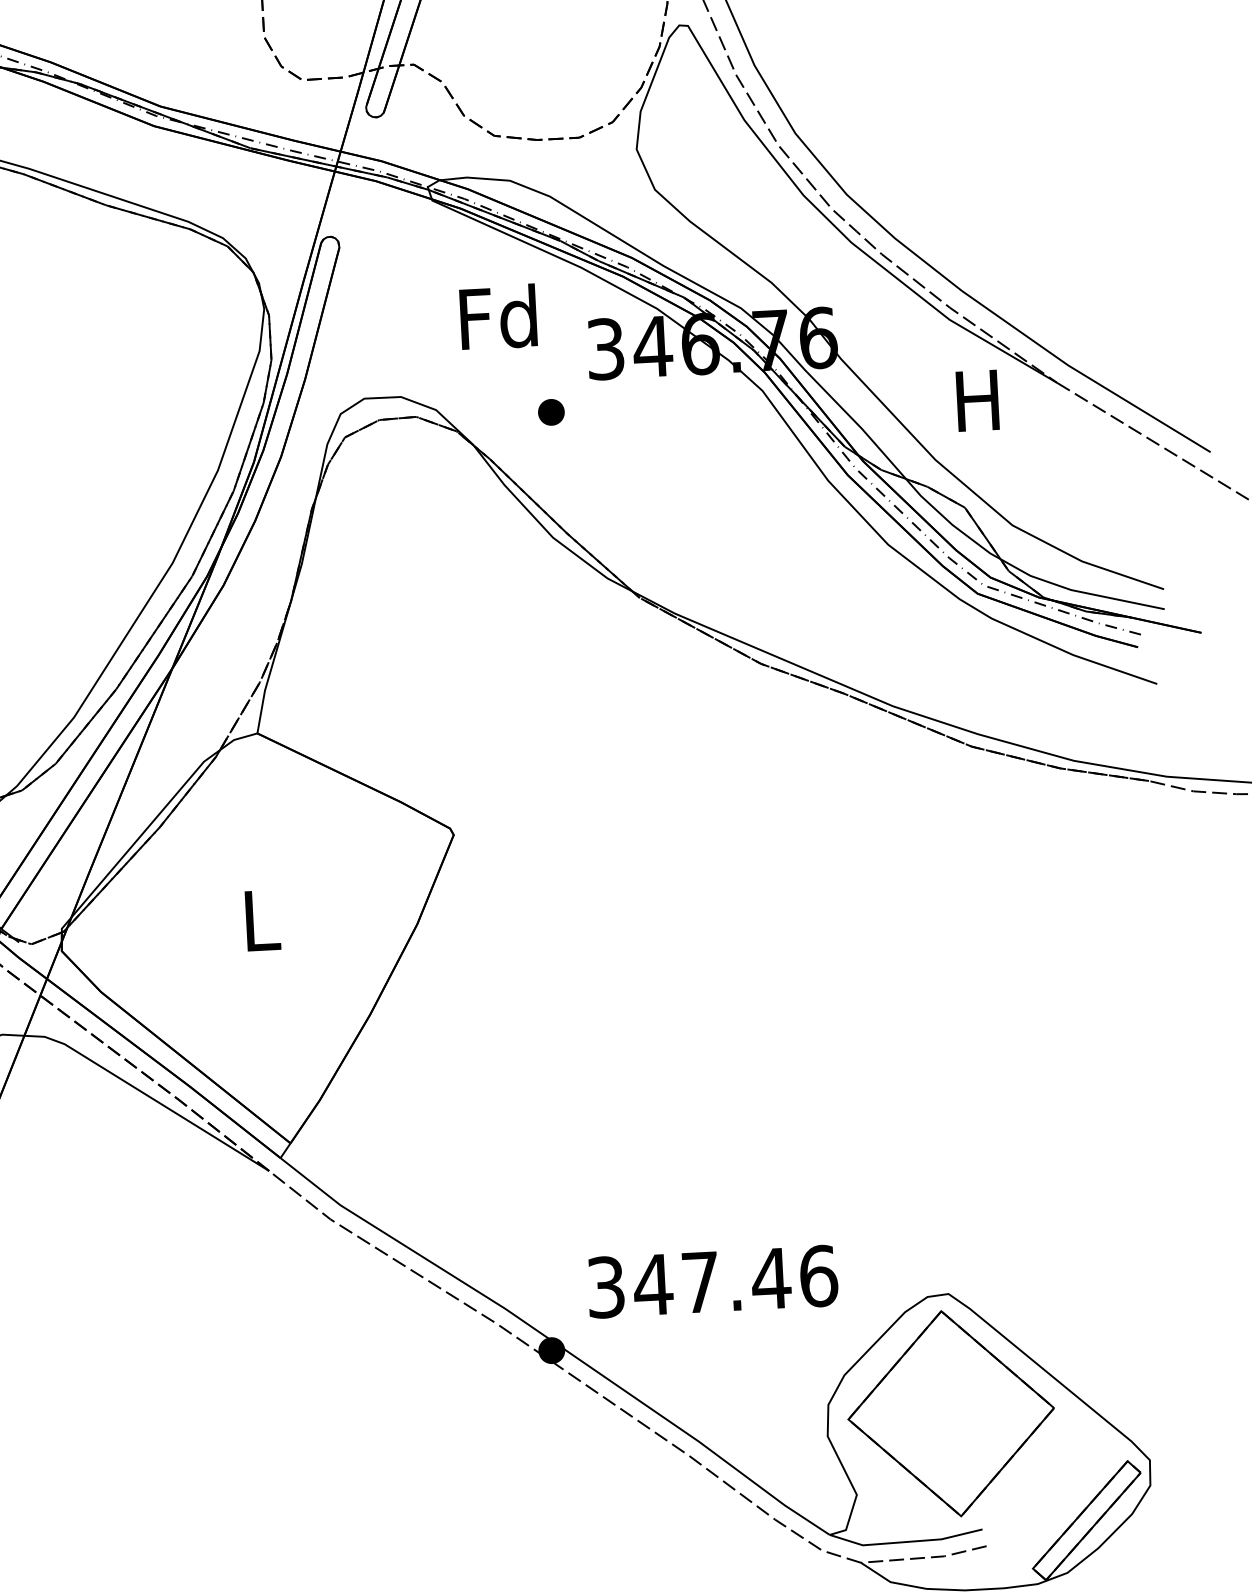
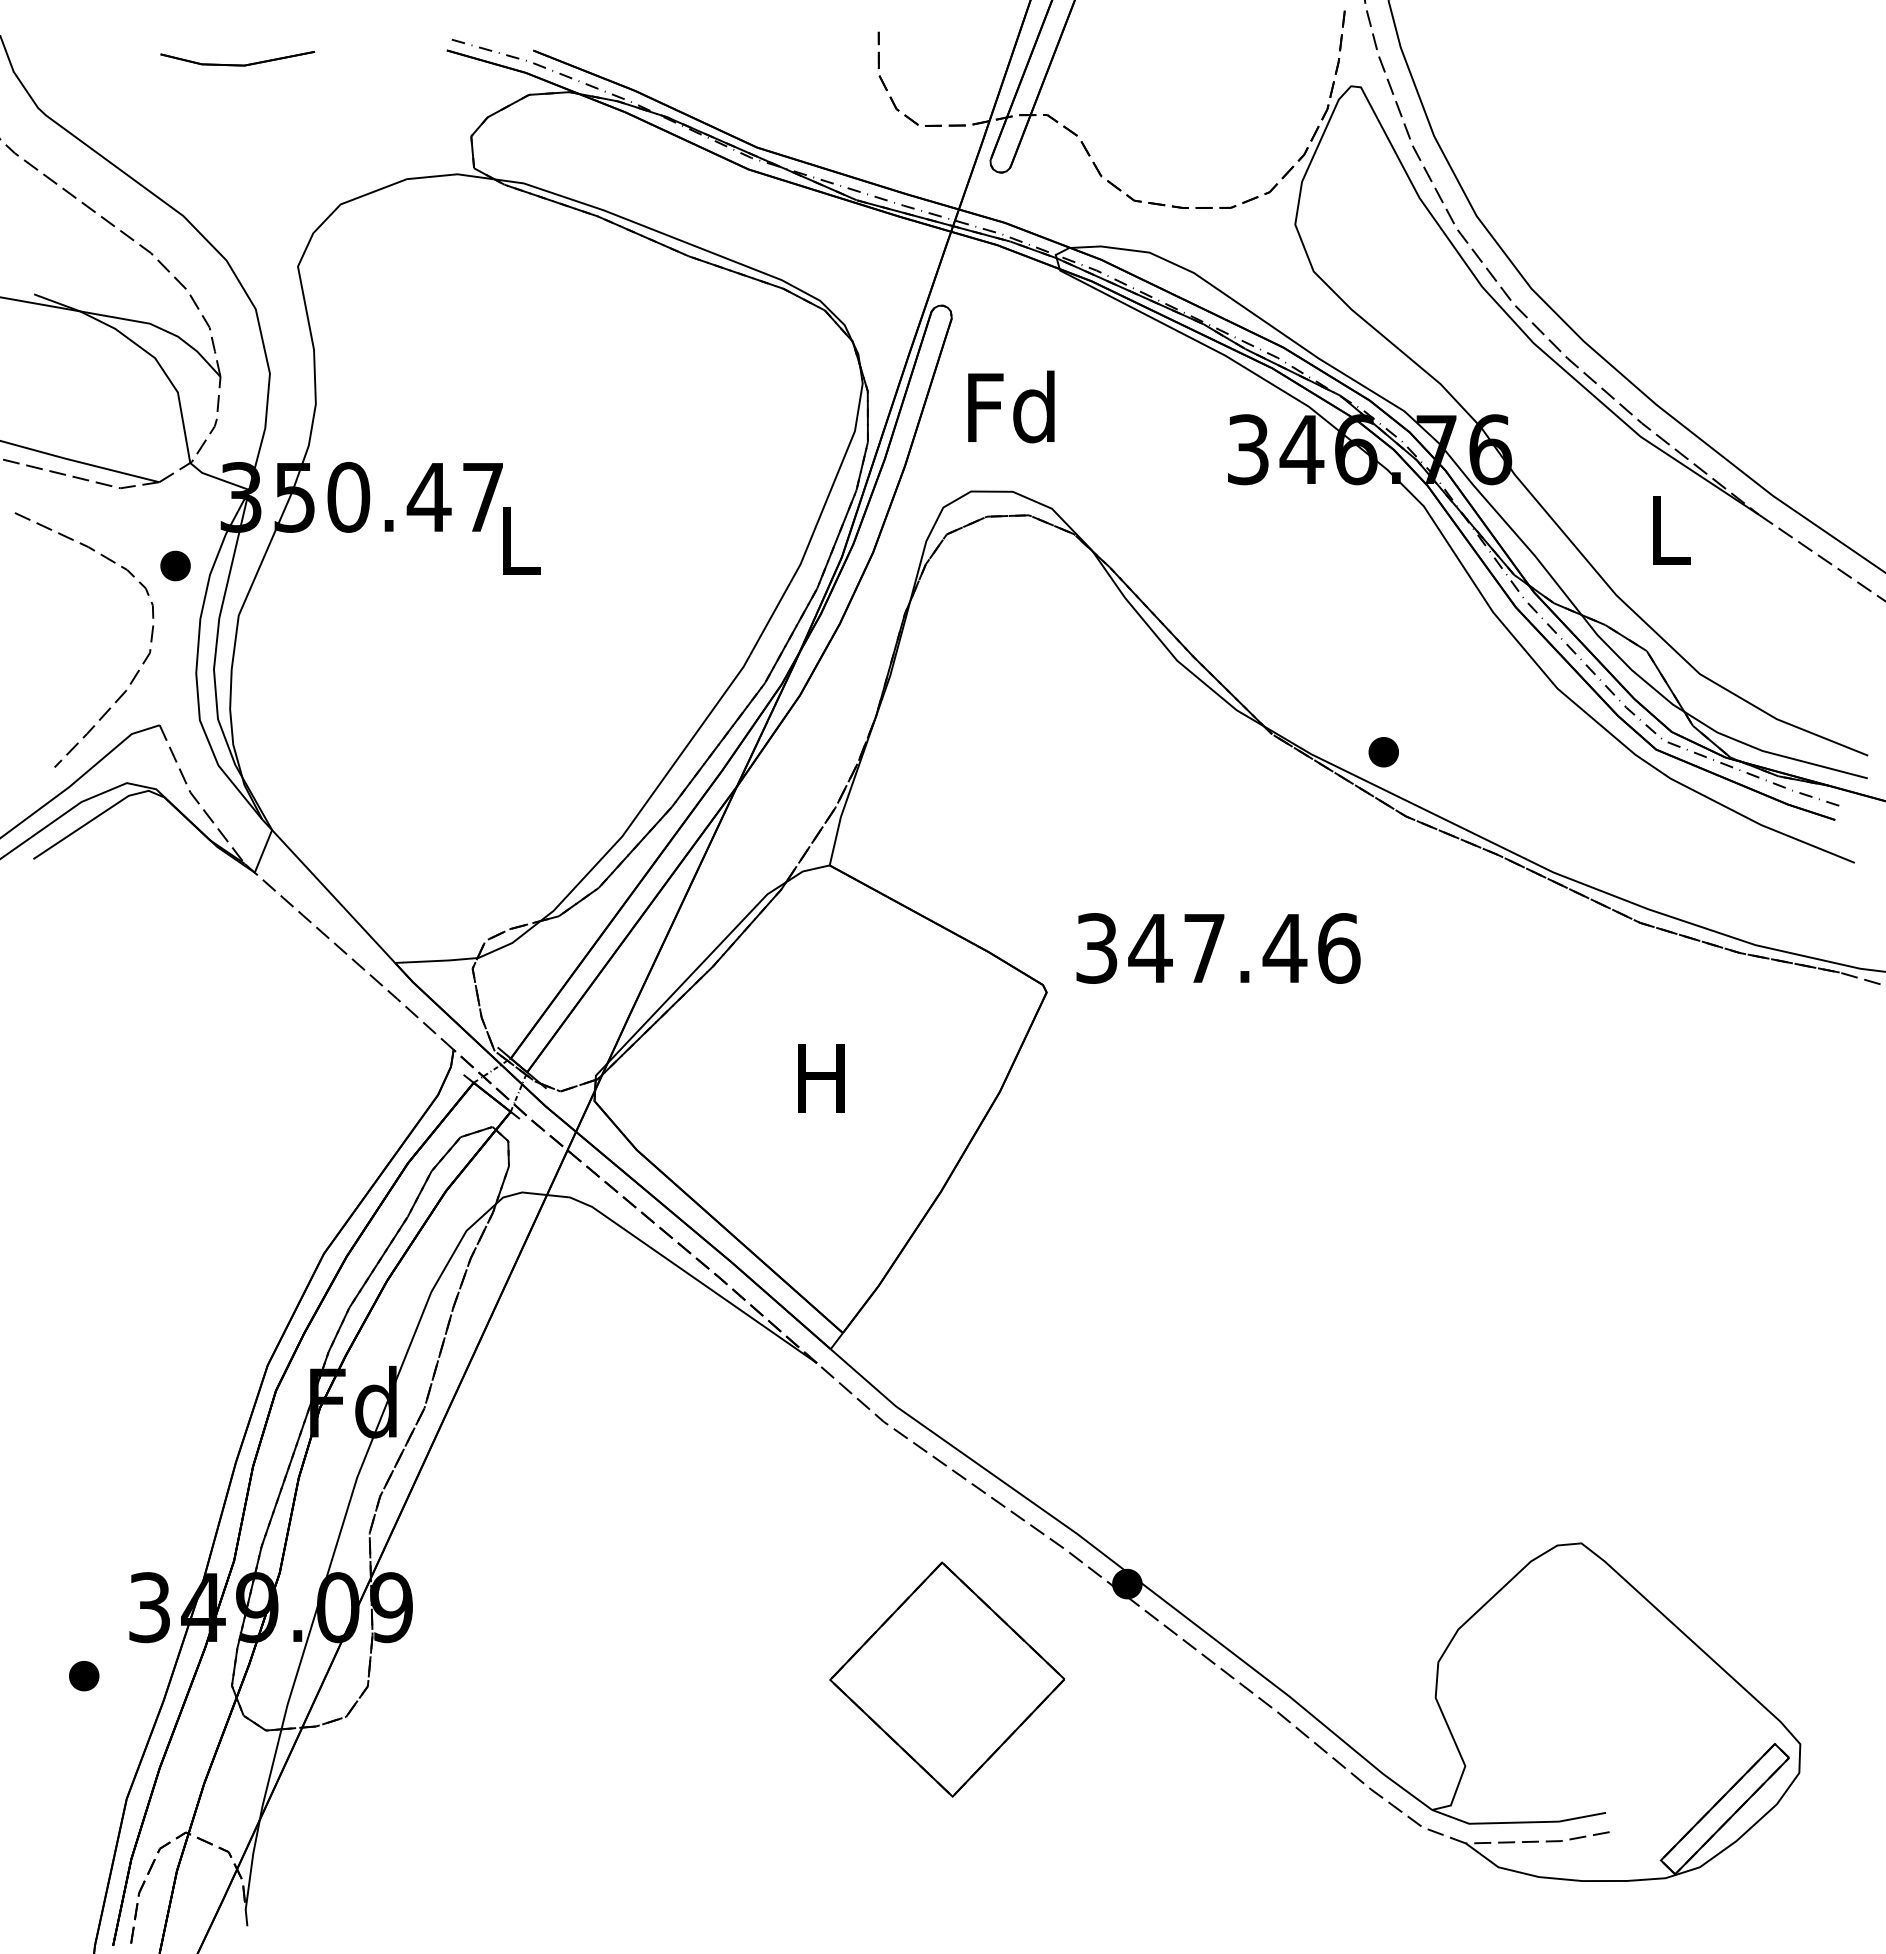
text: (498, 316) -> (1011, 406), moved
text: (977, 400) -> (1667, 530), H -> L
part: (551, 412) -> (1383, 752), moved
text: (260, 920) -> (821, 1078), L -> H
text: (712, 1281) -> (1218, 948), moved
part: (951, 1413) -> (947, 1679), moved

